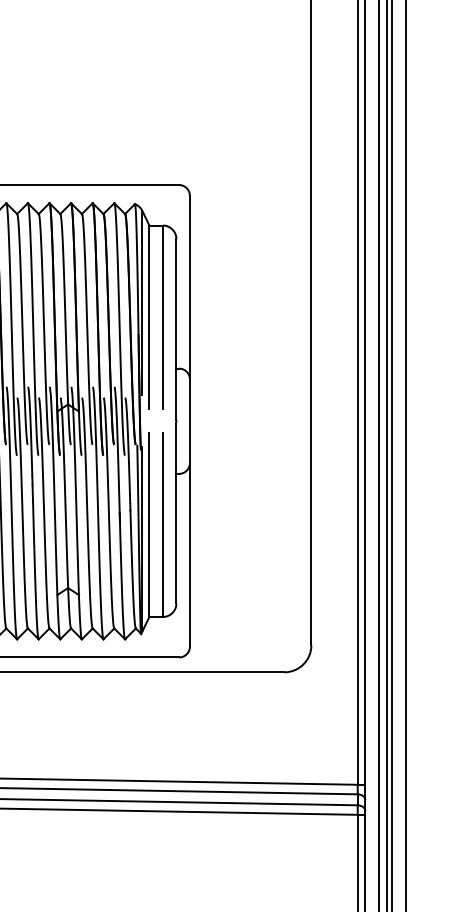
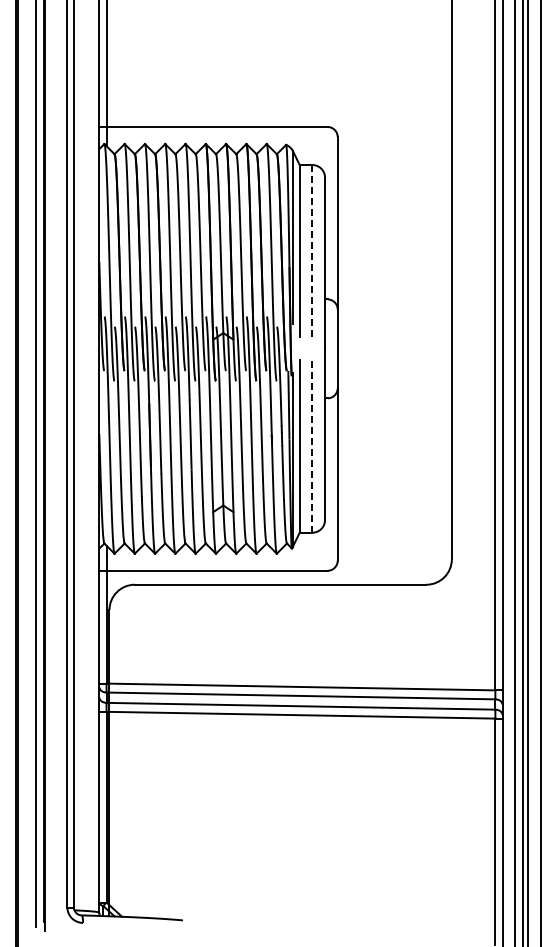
line: (163, 316) -> (312, 250), solid -> dashed
line: (163, 525) -> (312, 446), solid -> dashed

